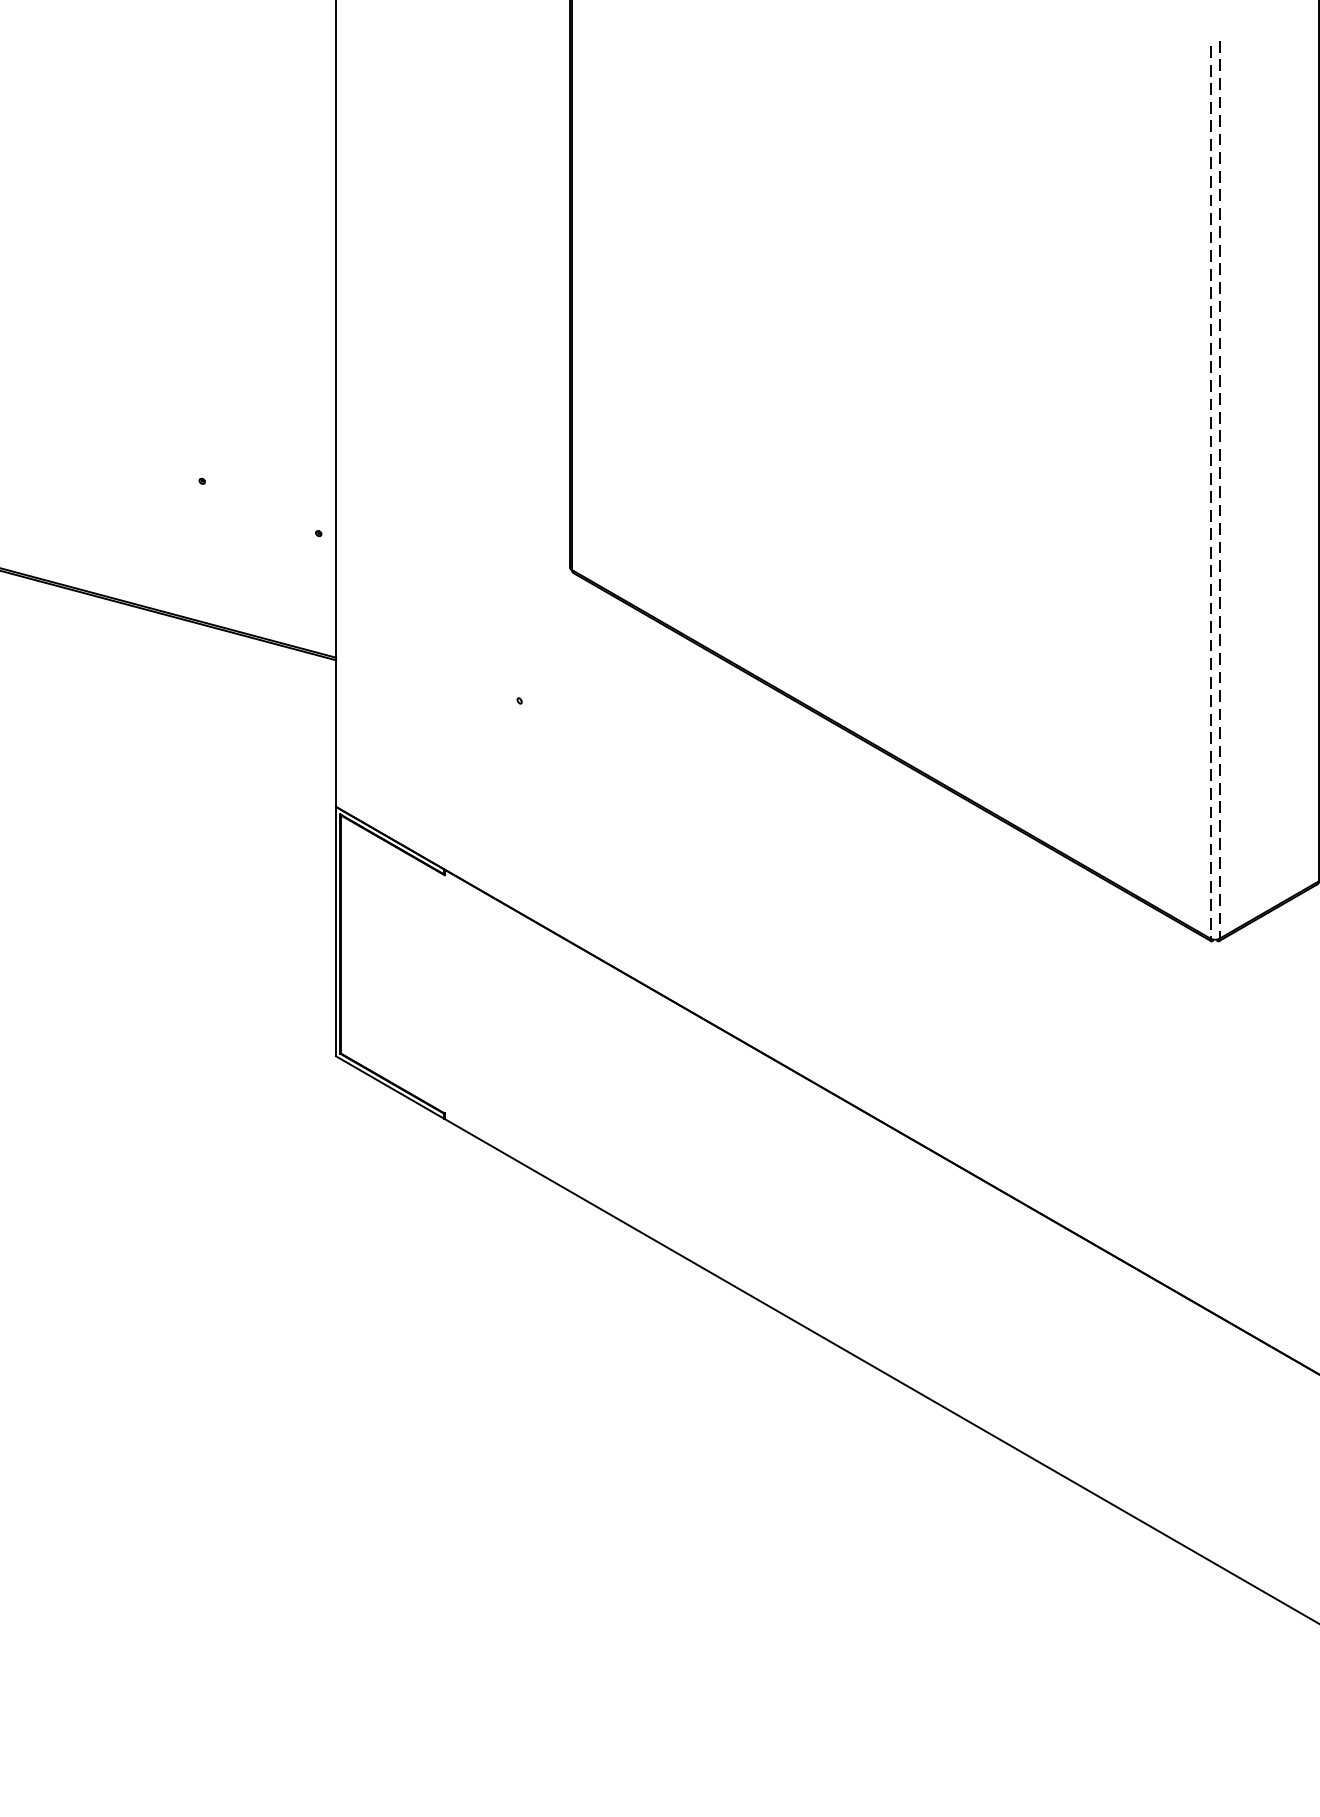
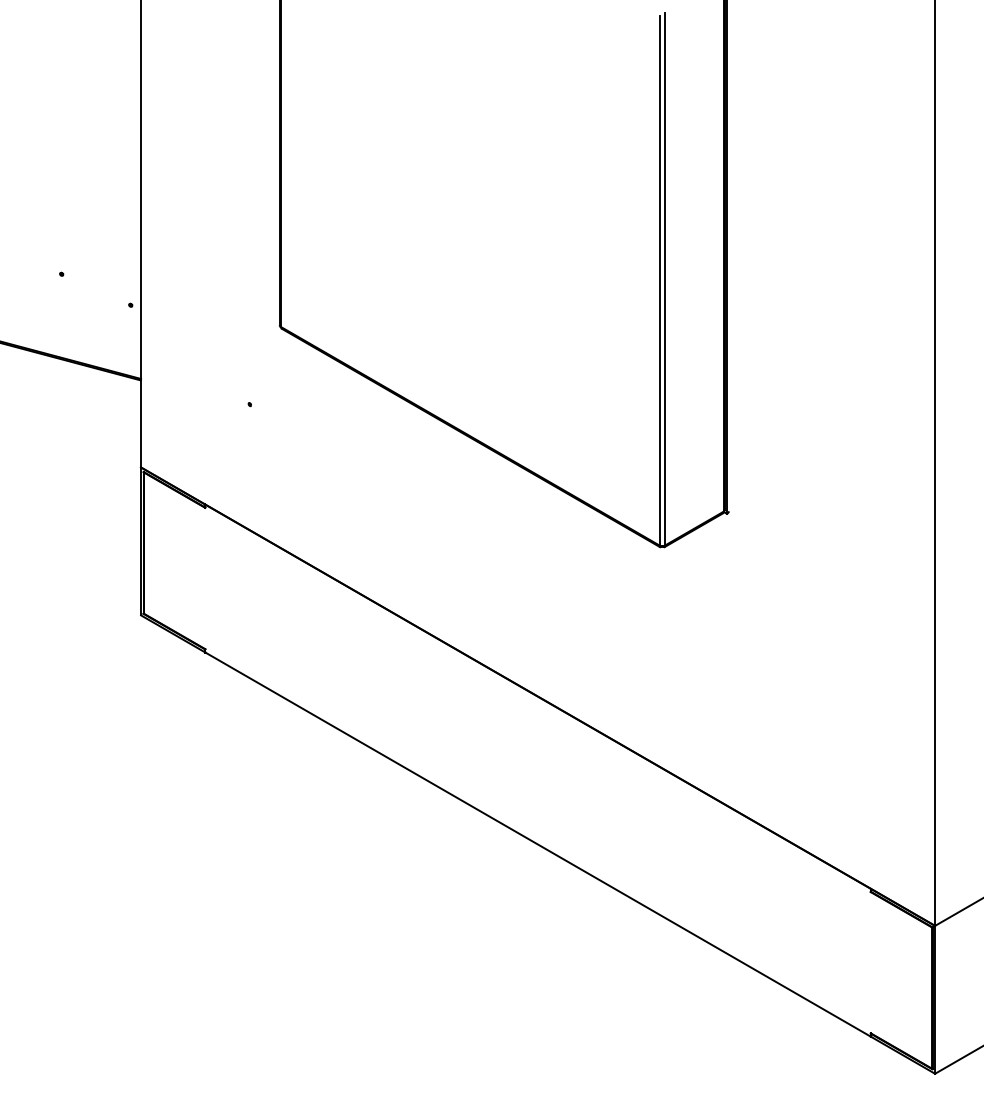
line: (1220, 490) -> (665, 279), dashed -> solid
line: (1210, 491) -> (659, 280), dashed -> solid

